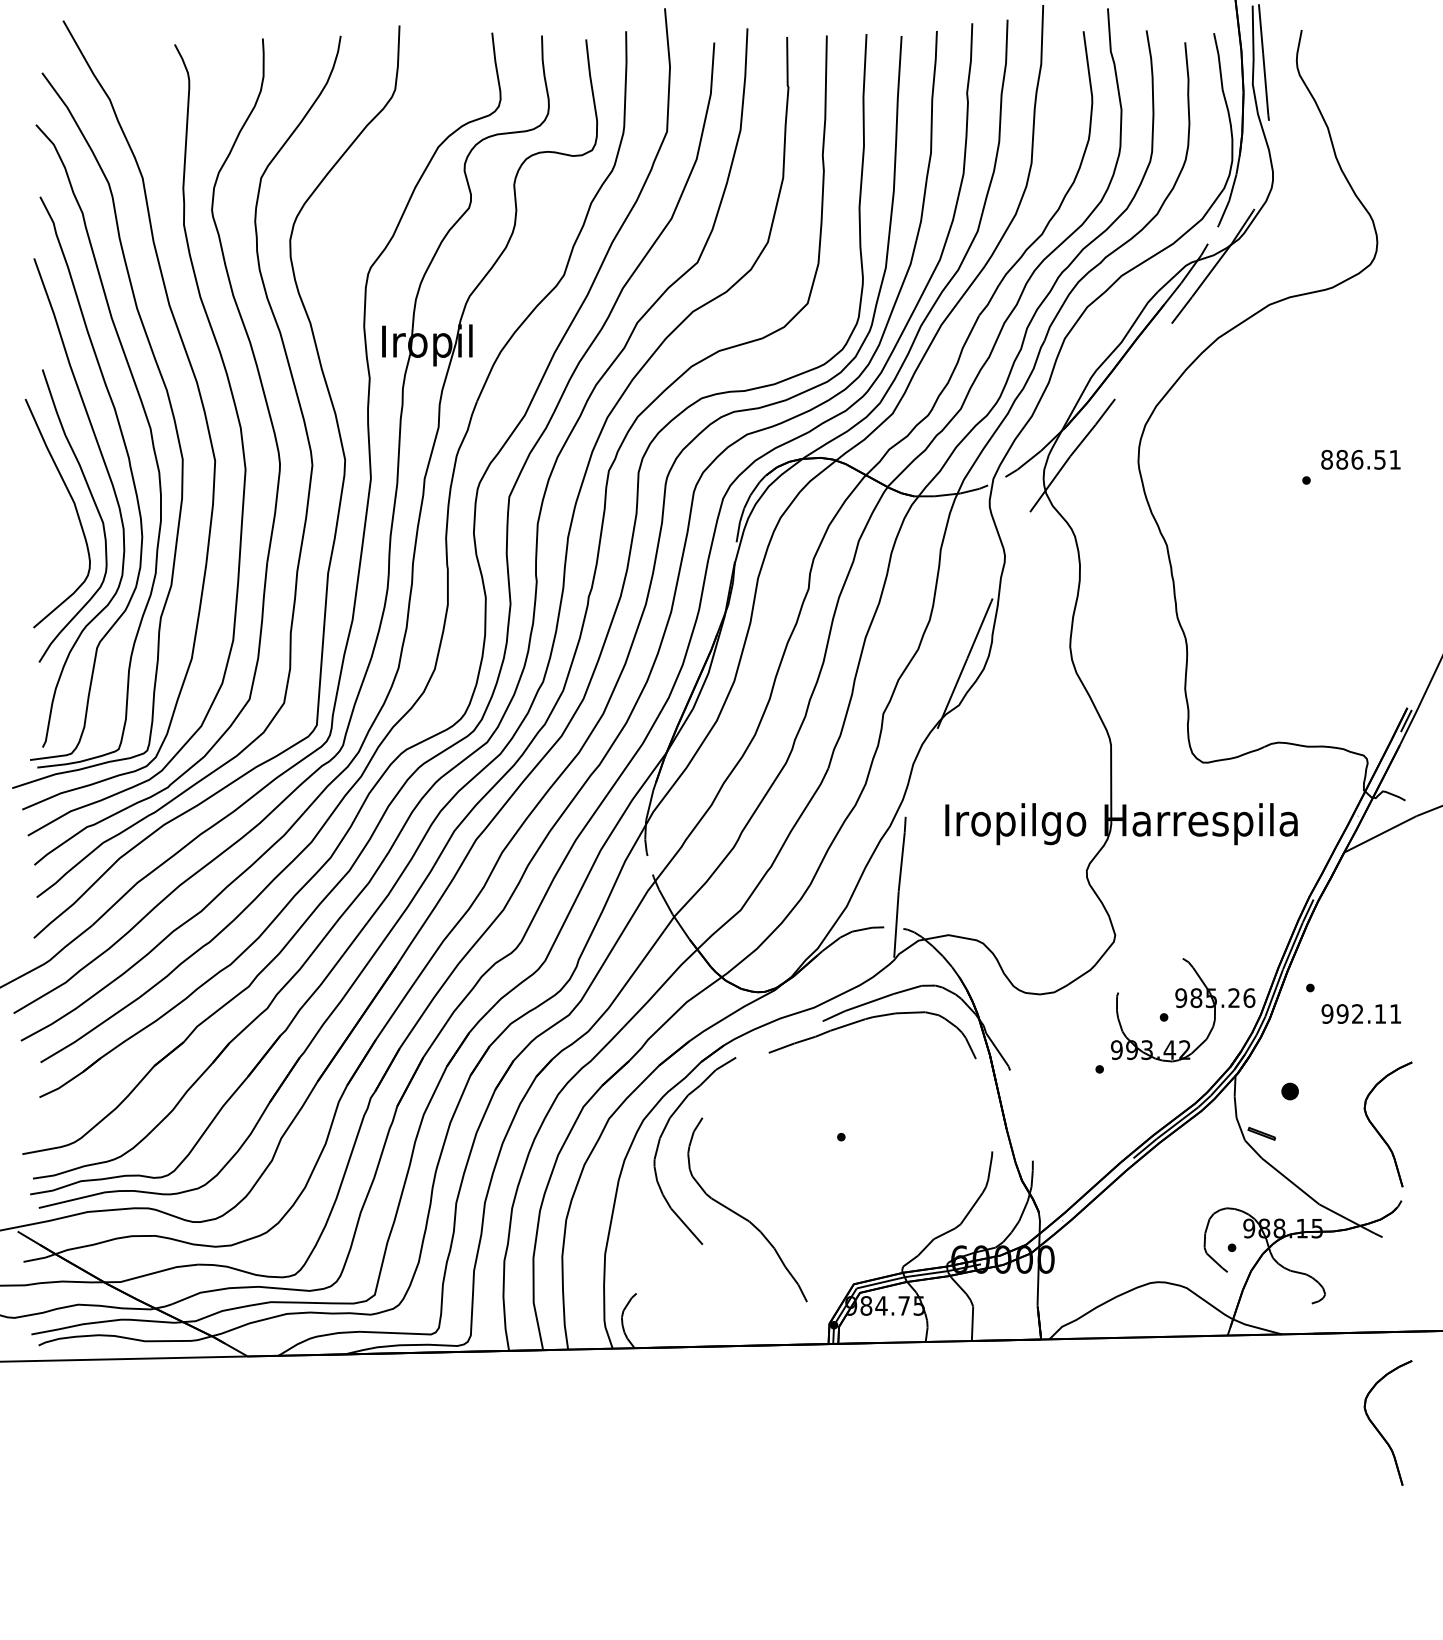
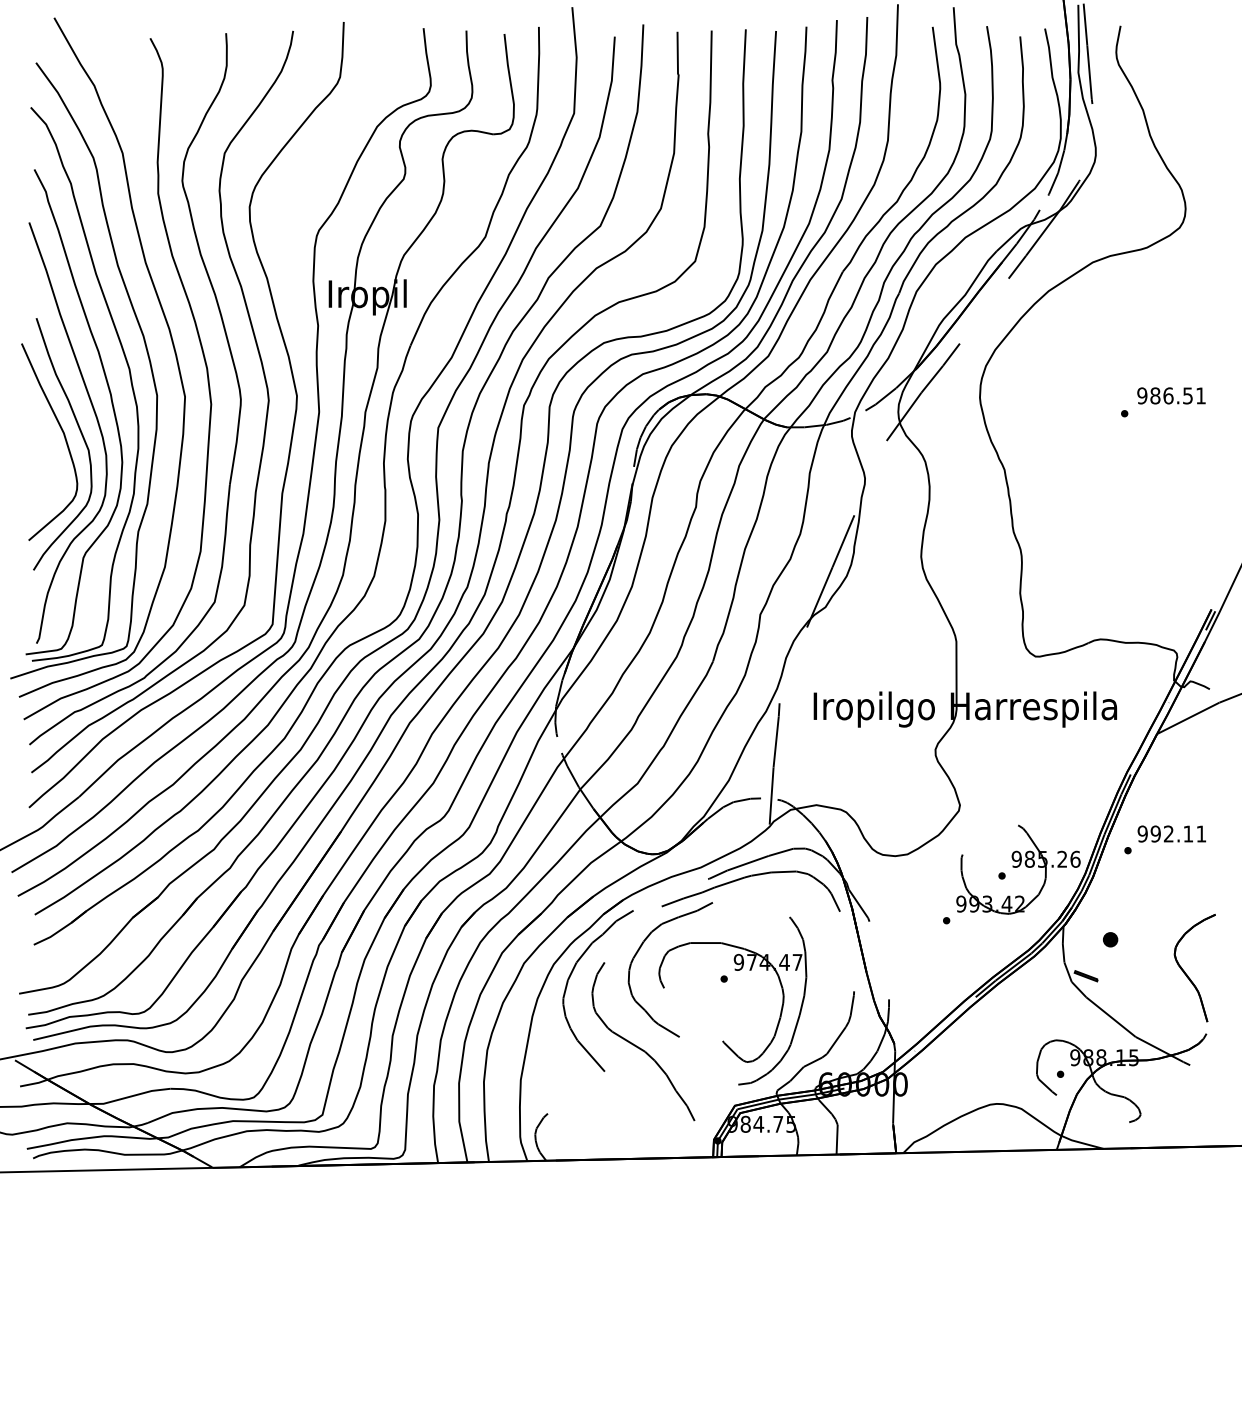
text: (1327, 459) -> (1142, 395), 886.51 -> 986.51
text: (1360, 1013) -> (1171, 833), moved
part: (854, 1127) -> (735, 970), added
part: (1379, 1430) -> (1187, 1231), removed

